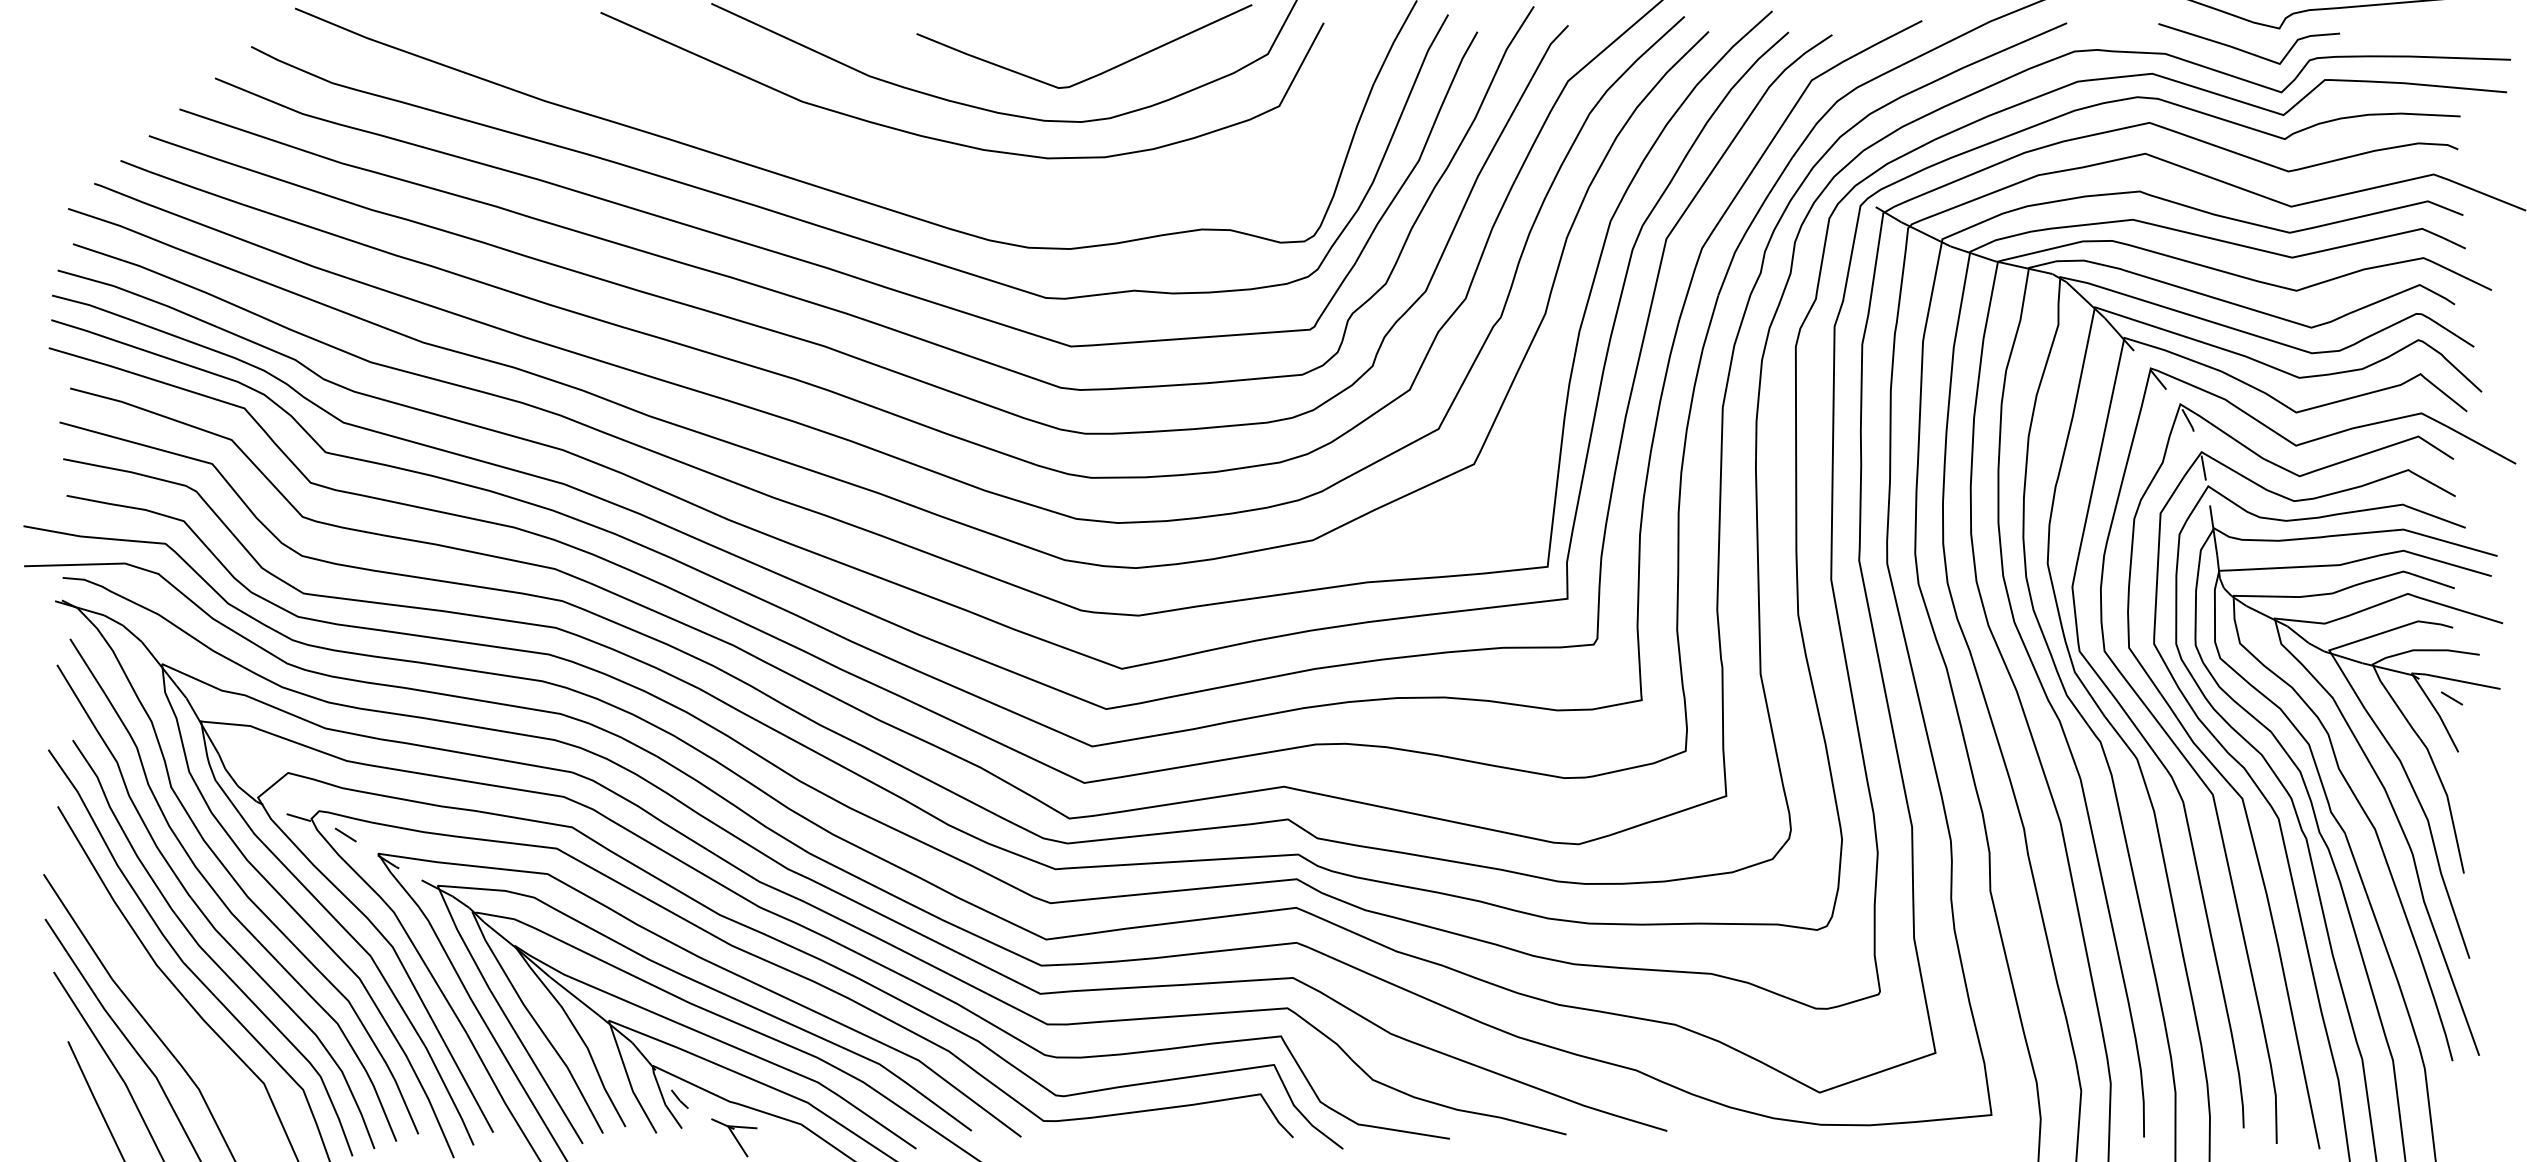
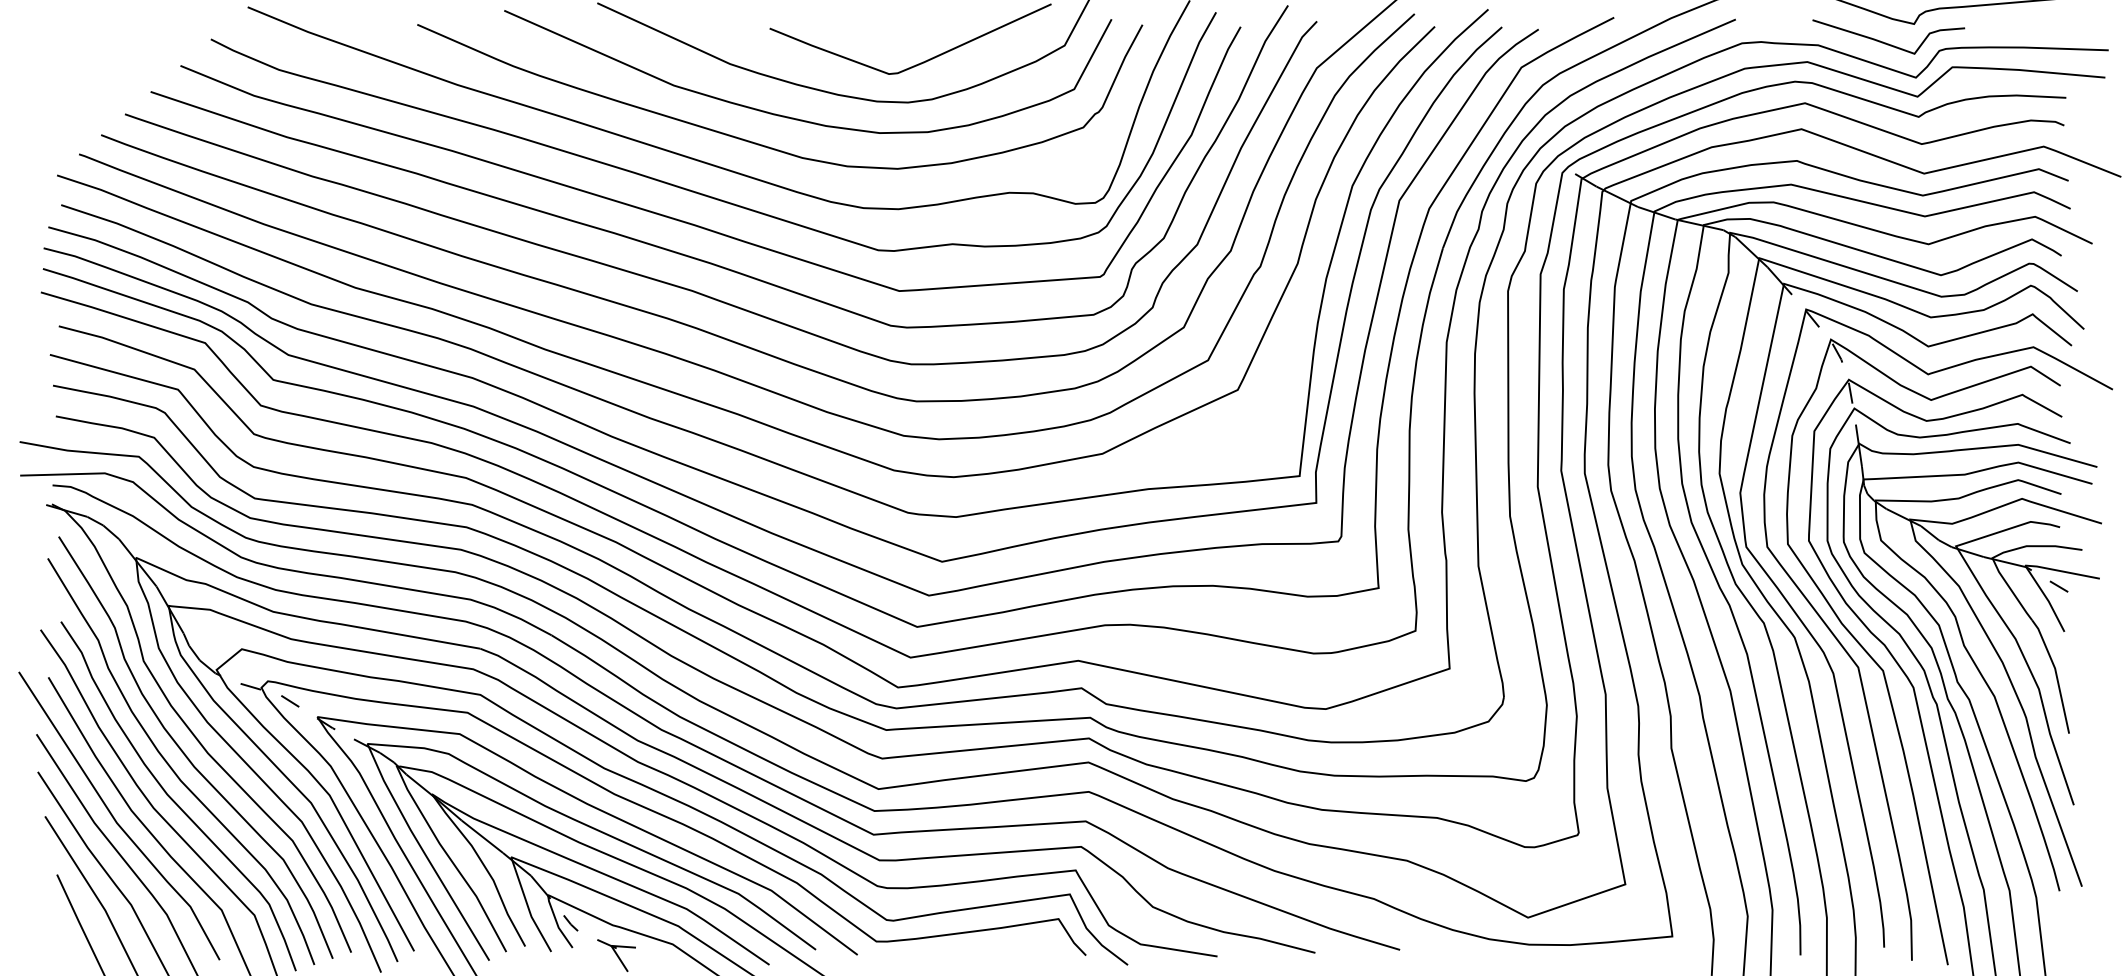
curve: (909, 172) -> (763, 144), added
curve: (136, 973) -> (114, 817), added

